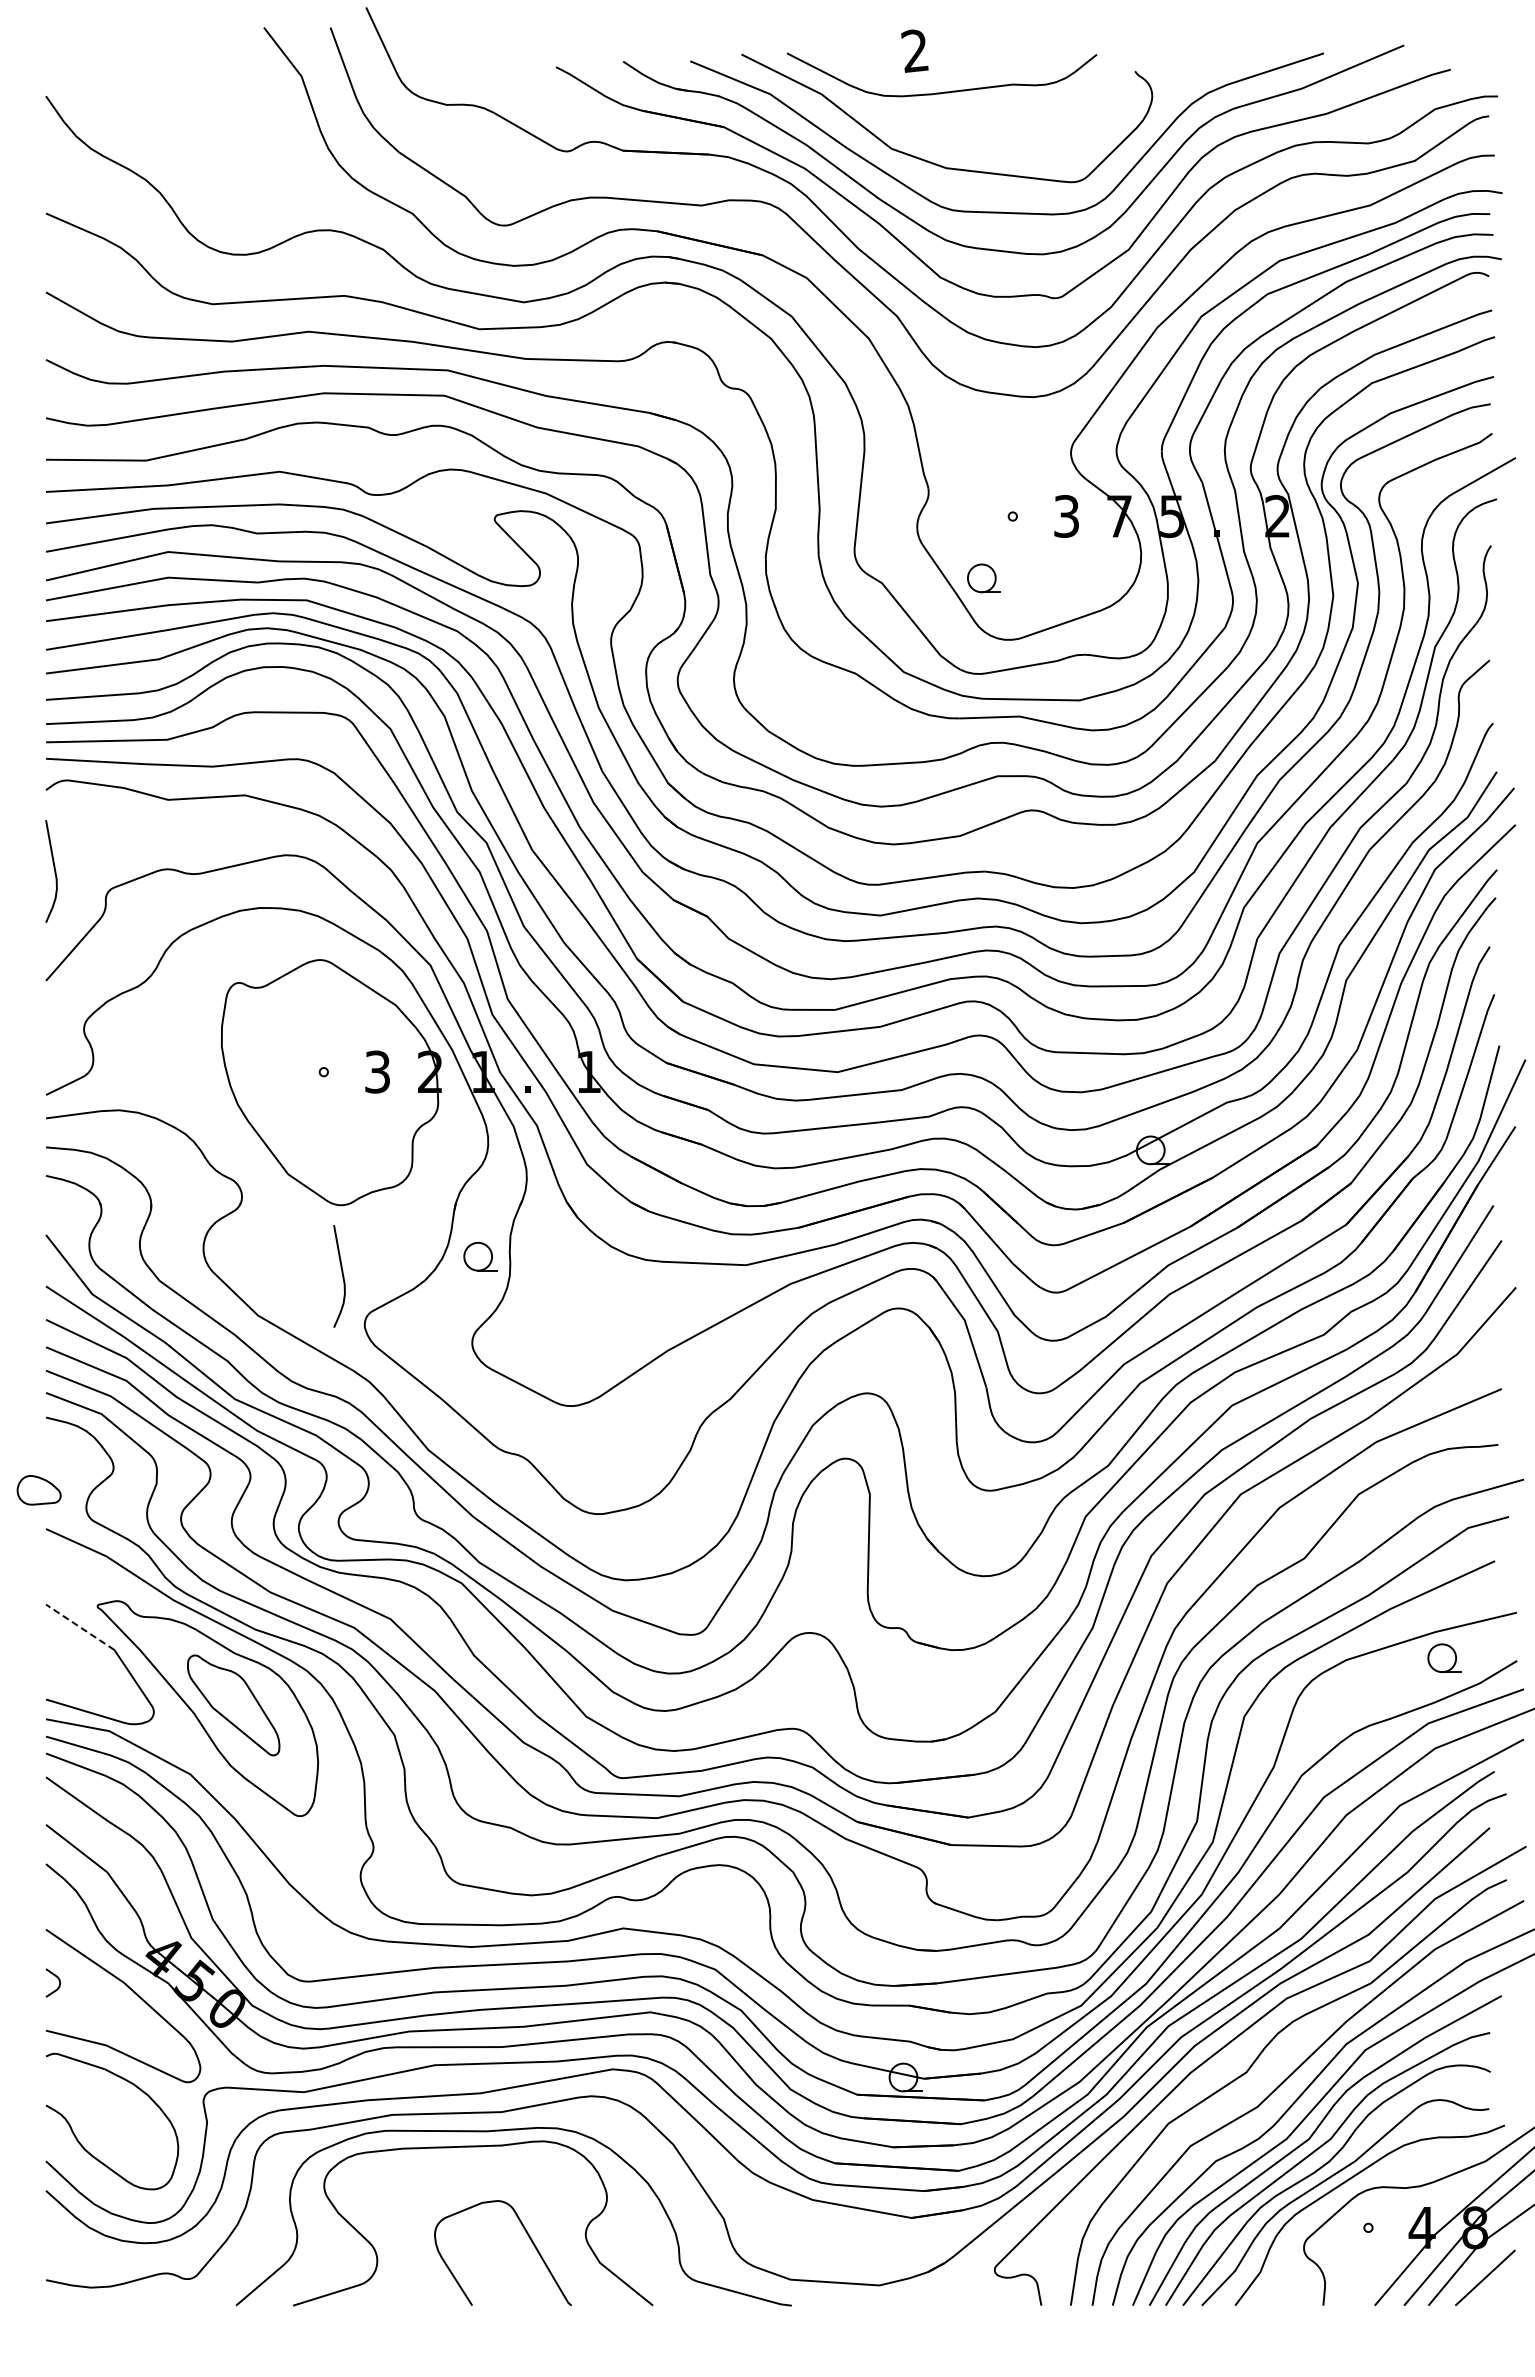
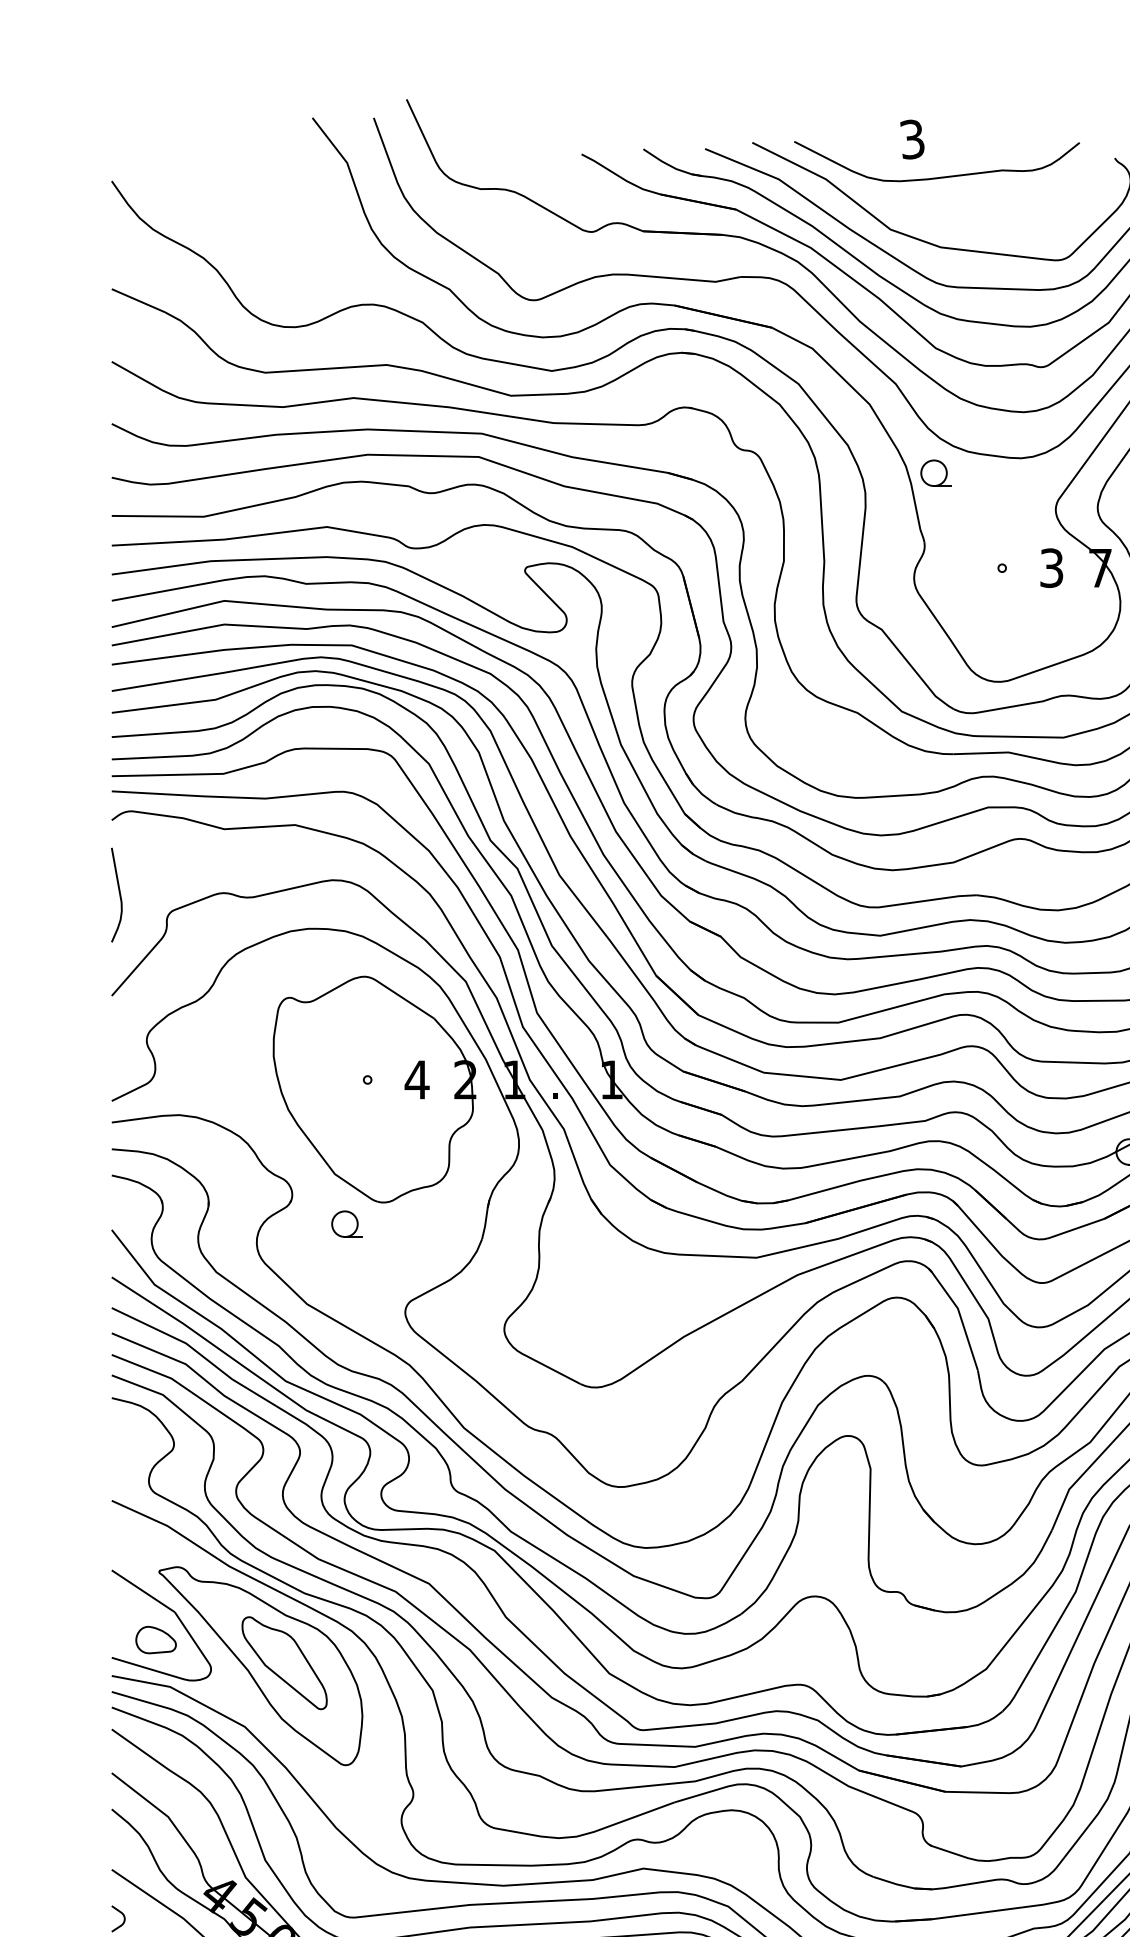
text: (914, 50) -> (911, 139), 2 -> 3
part: (983, 578) -> (935, 473), moved
text: (377, 1071) -> (417, 1079), 3 -> 4
part: (480, 1256) -> (347, 1223), moved
curve: (342, 1276) -> (384, 1268), removed
part: (38, 1490) -> (155, 1640), moved
line: (79, 1627) -> (142, 1591), dashed -> solid

